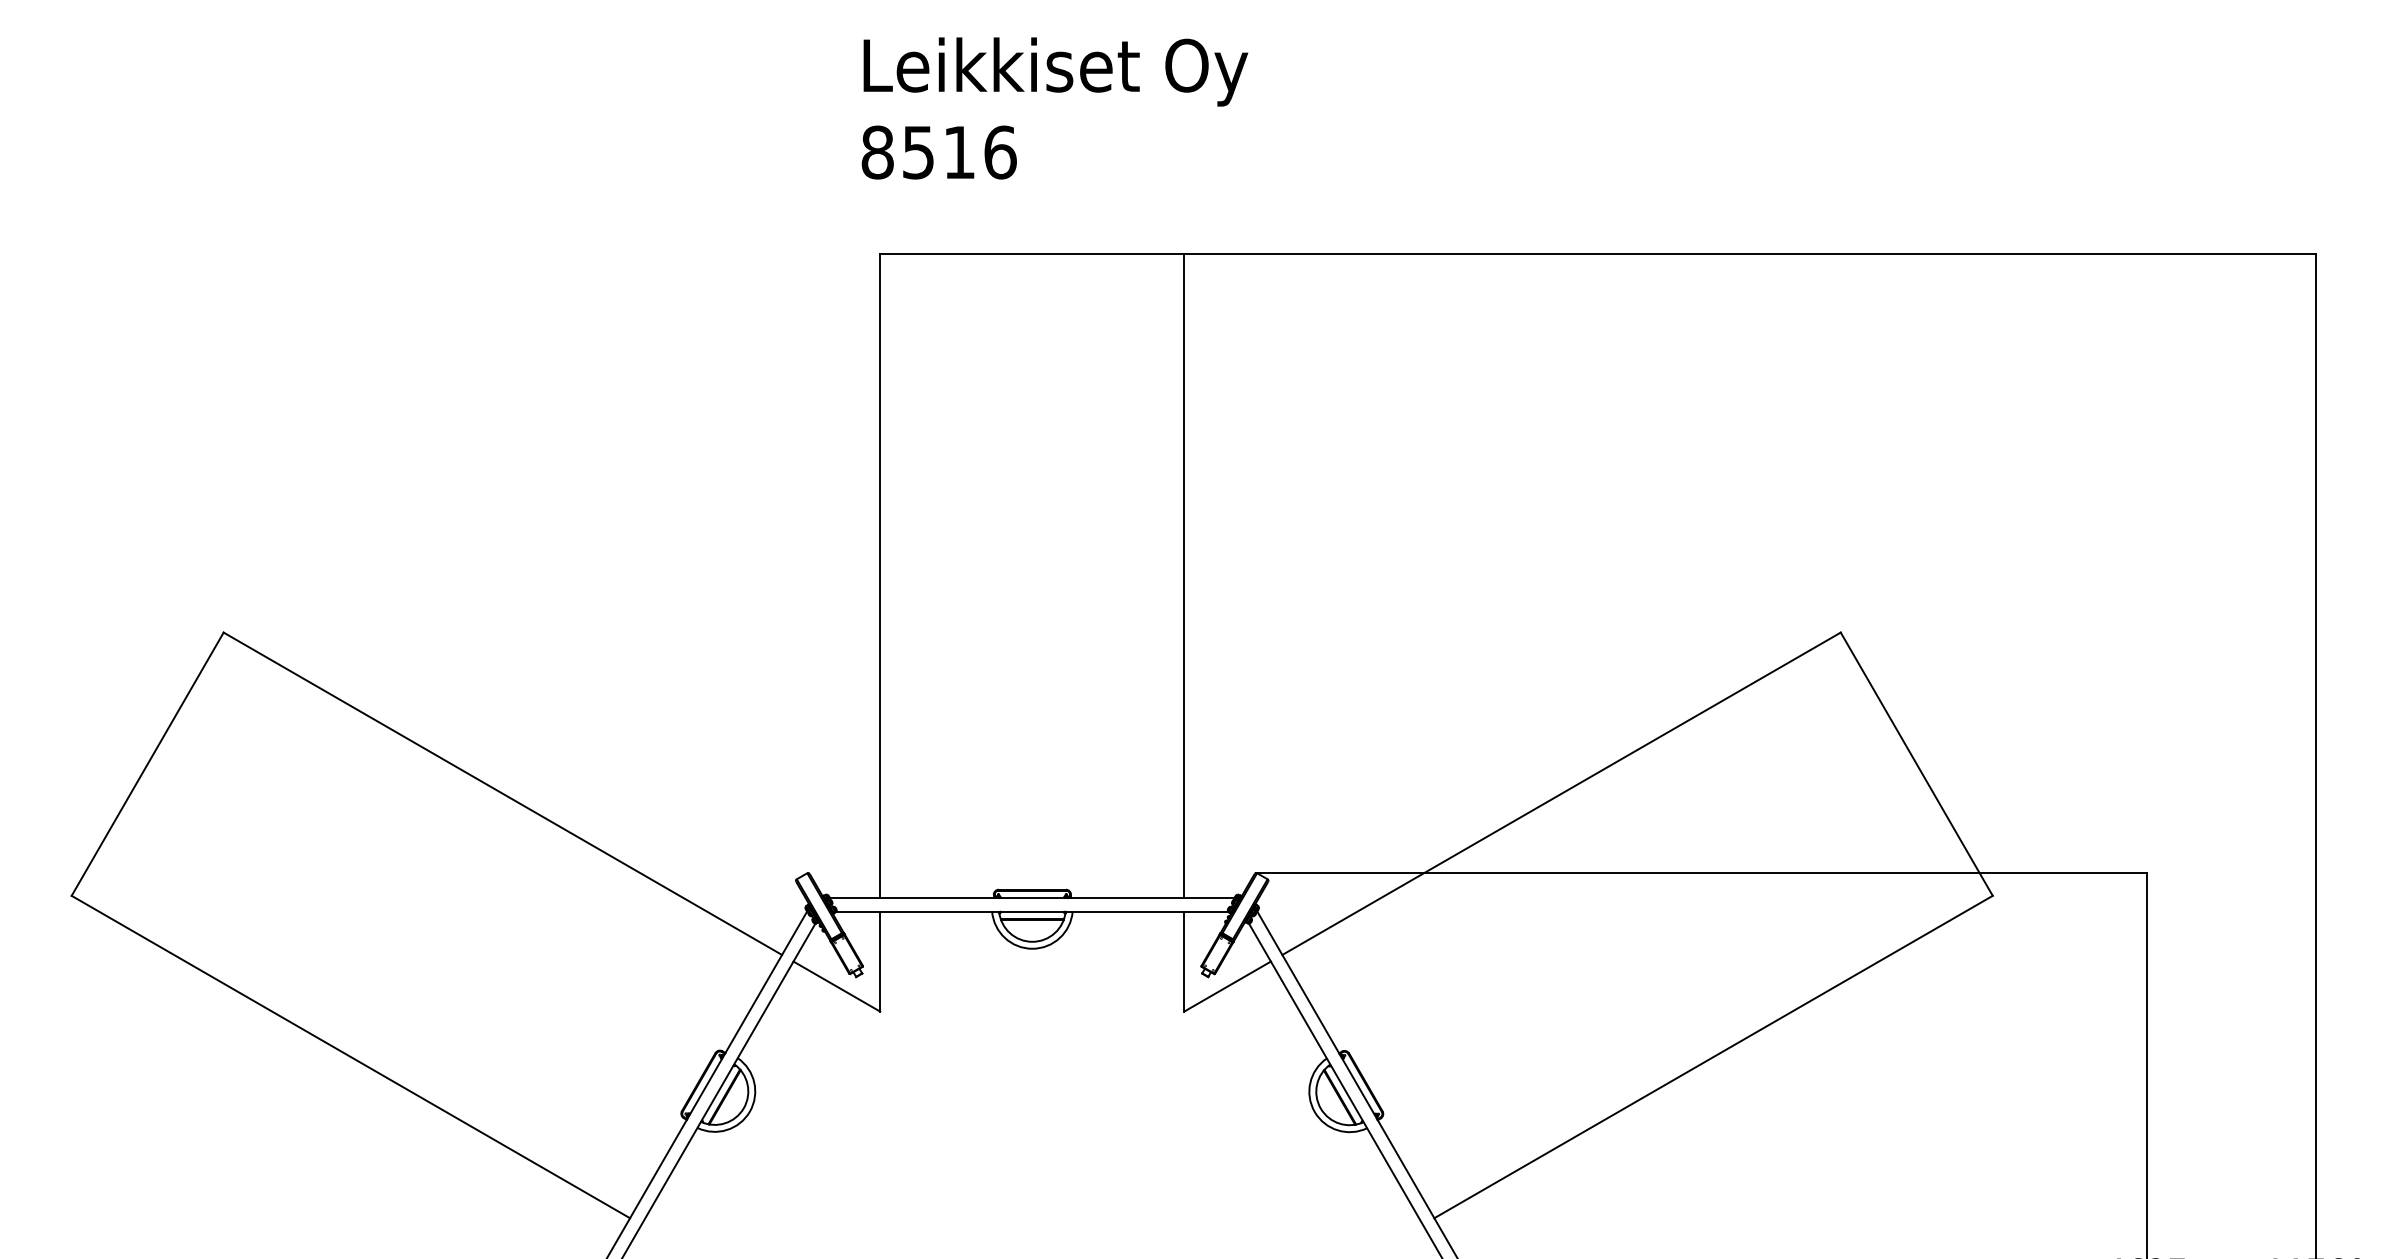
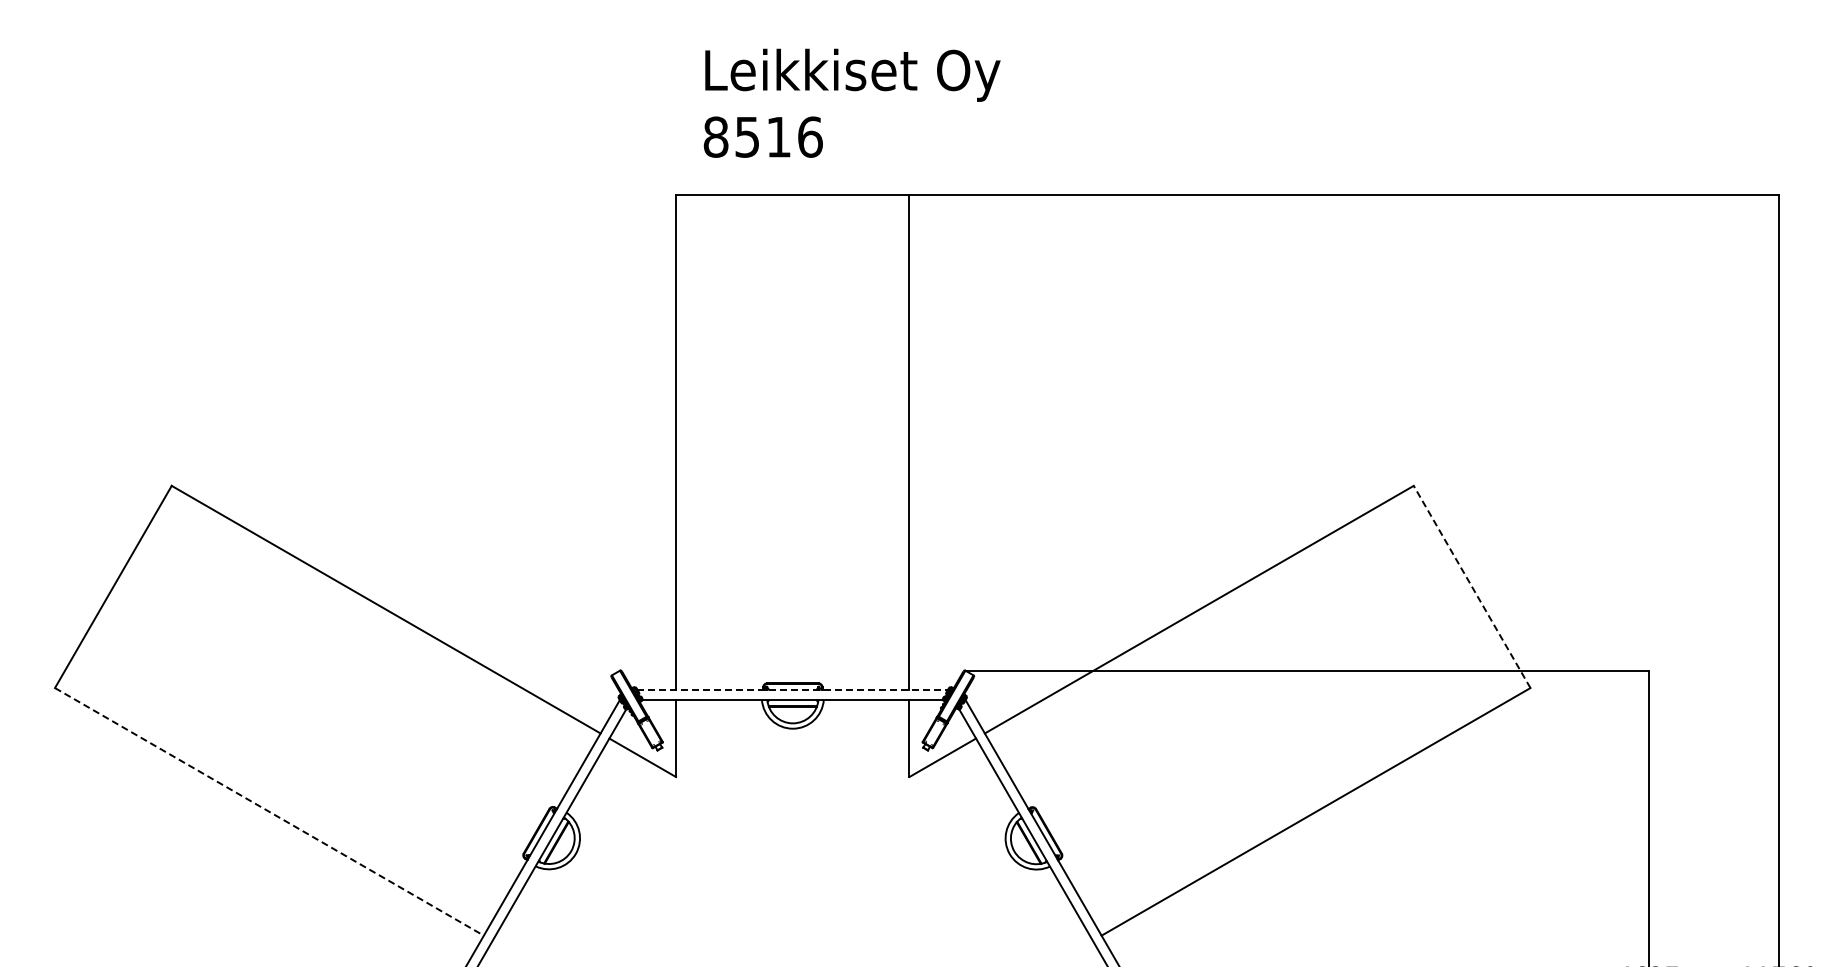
text: (1054, 107) -> (851, 102), moved
line: (1917, 763) -> (1472, 586), solid -> dashed
line: (1031, 897) -> (792, 689), solid -> dashed
line: (350, 1056) -> (269, 811), solid -> dashed

